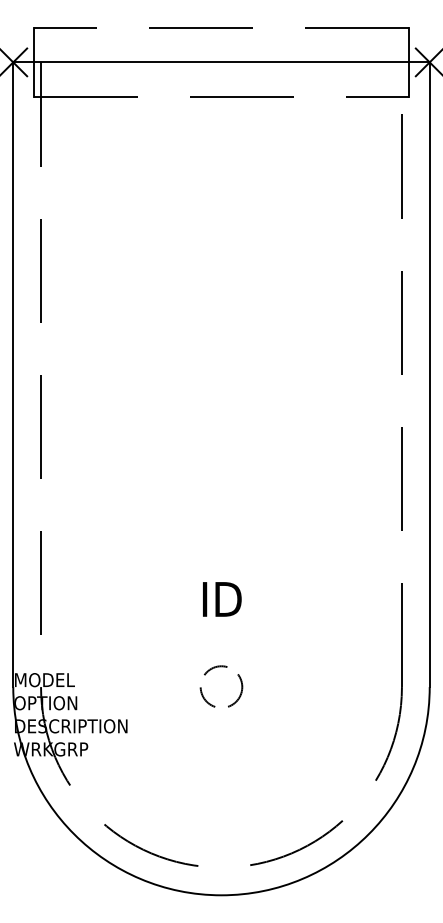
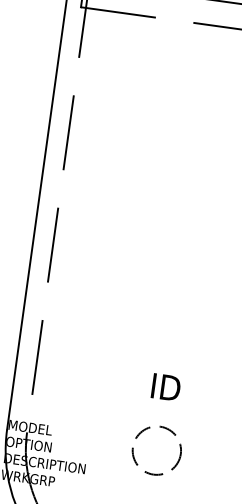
circle: (221, 686) -> (156, 449), size x1.6

